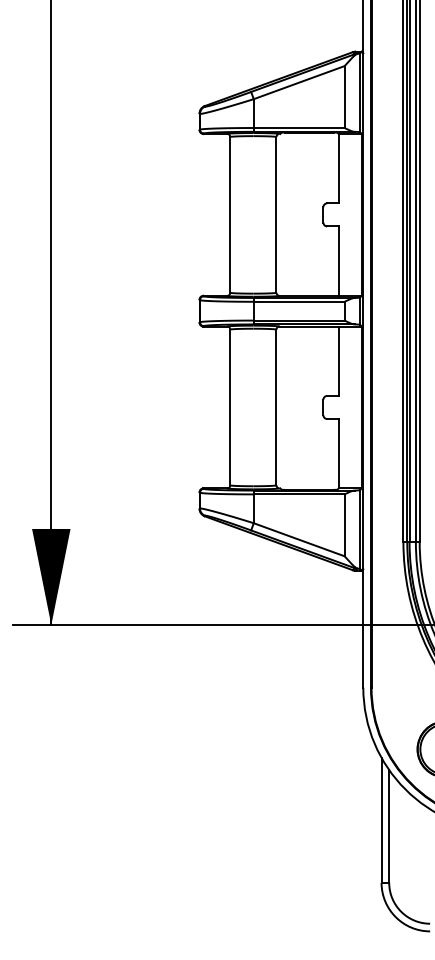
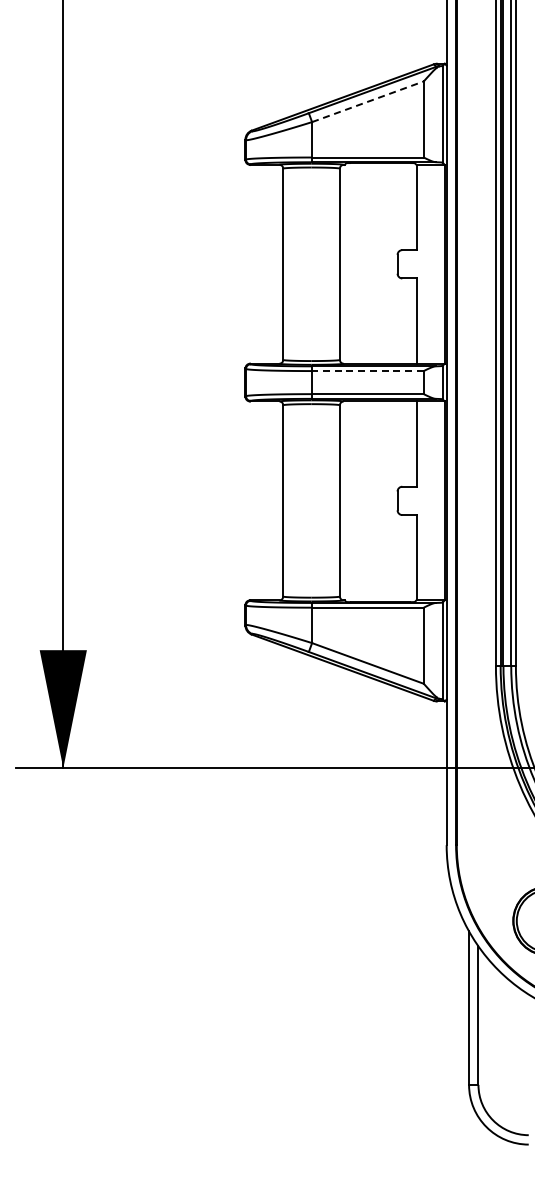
line: (299, 82) -> (368, 101), solid -> dashed
line: (298, 302) -> (367, 371), solid -> dashed

